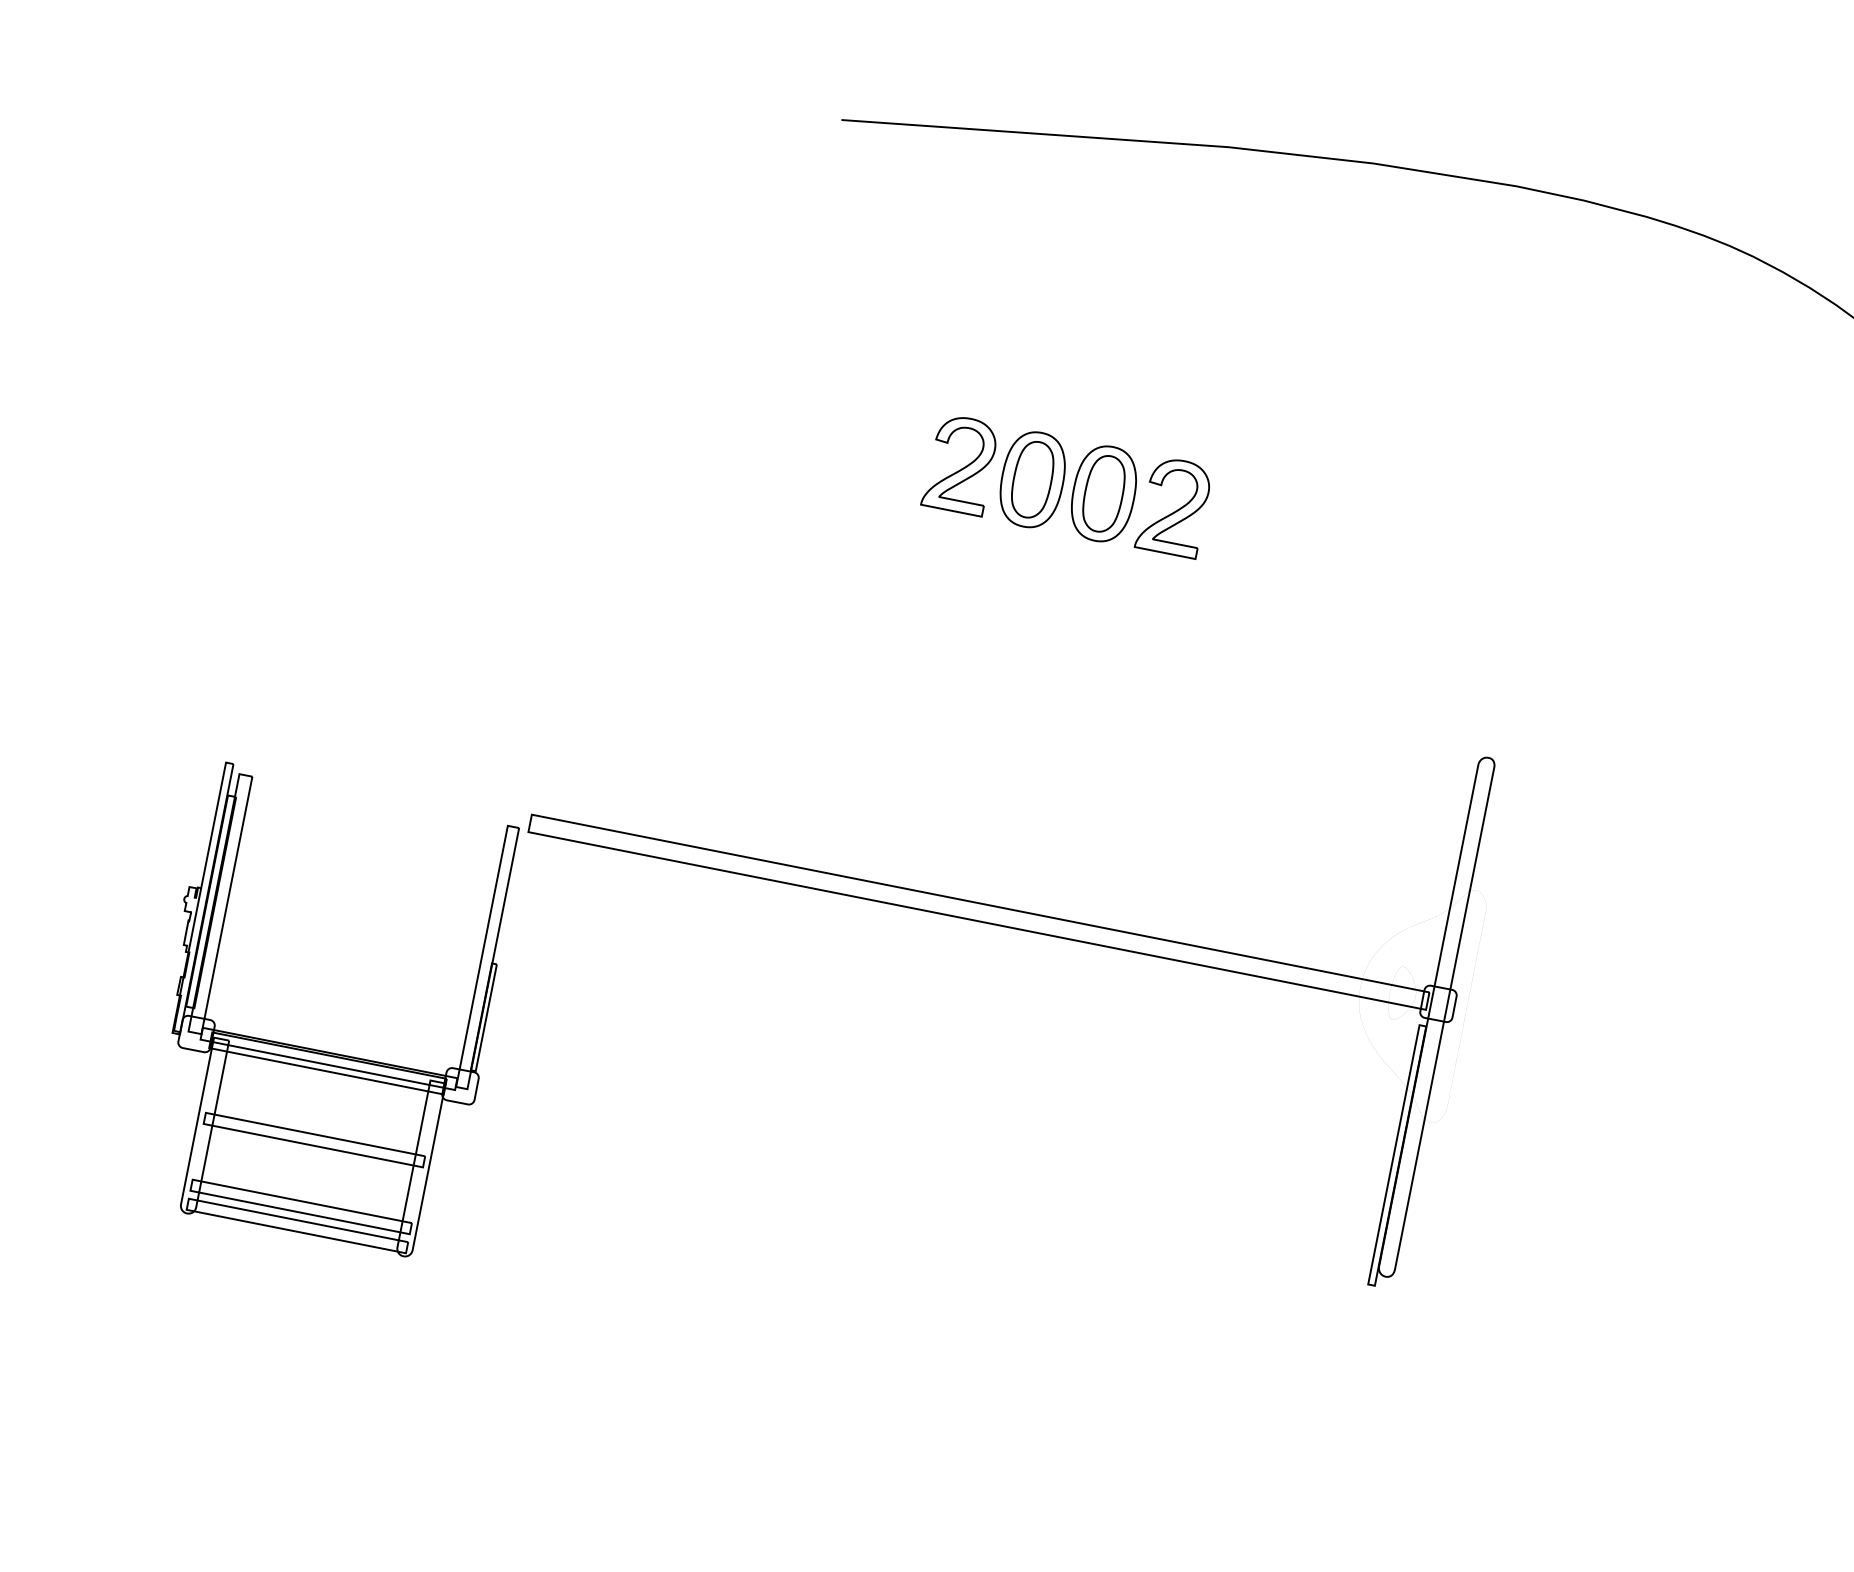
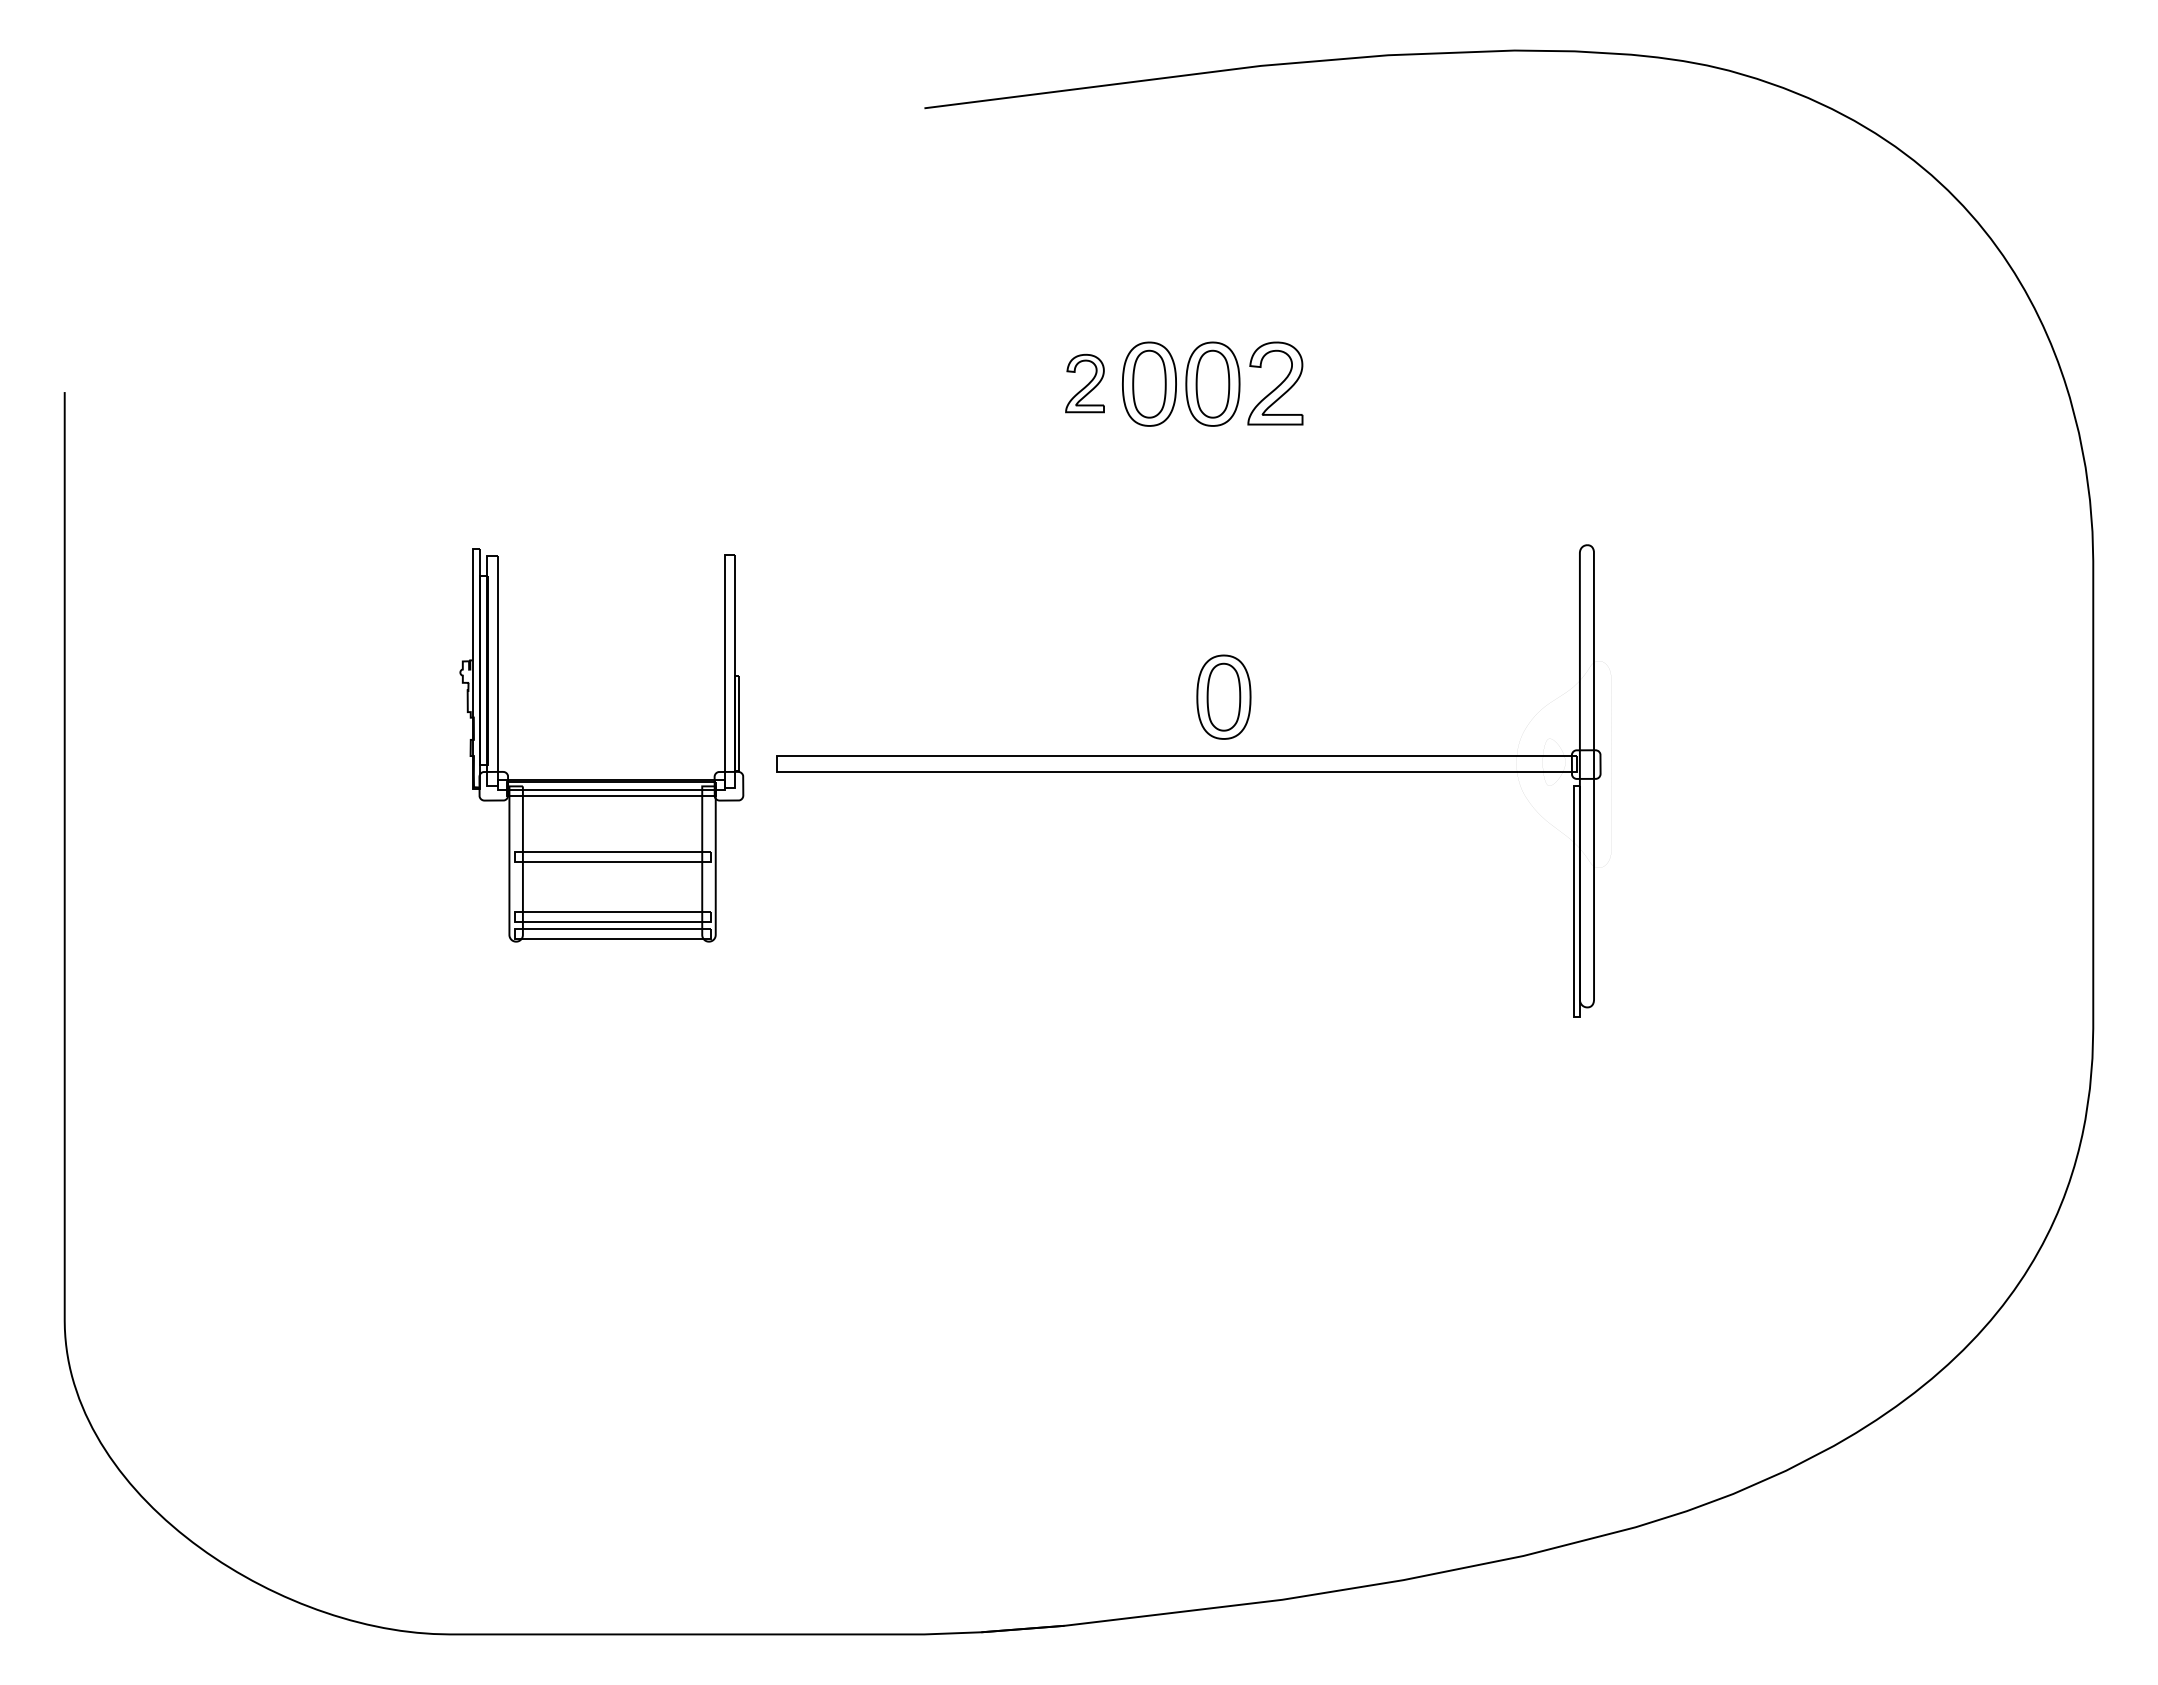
part: (959, 464) -> (1084, 383), size x0.7
part: (1046, 846) -> (1223, 696), added
part: (318, 1050) -> (601, 779), moved

